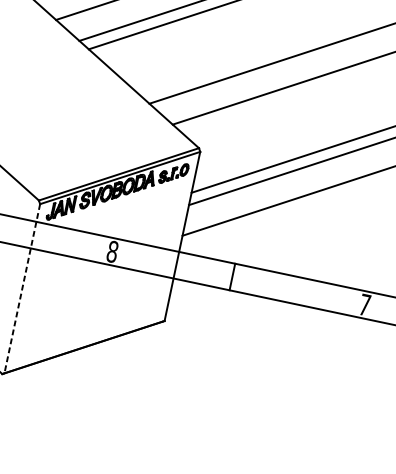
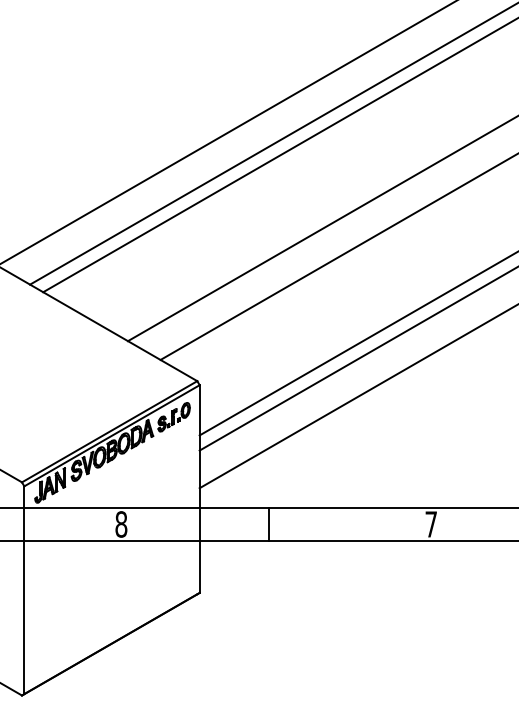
line: (22, 288) -> (24, 590), dashed -> solid

